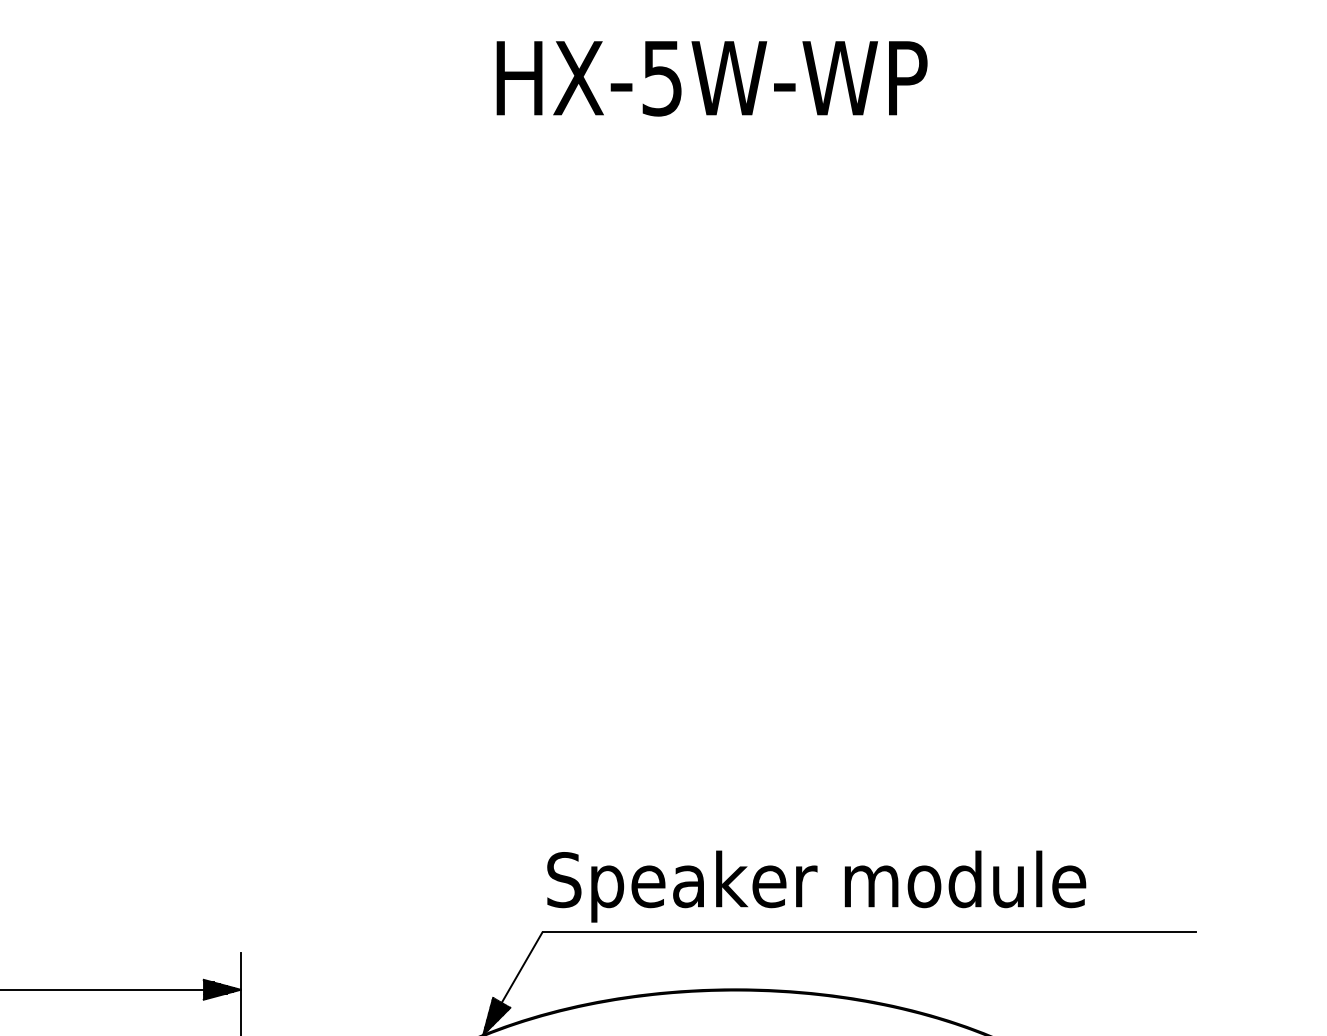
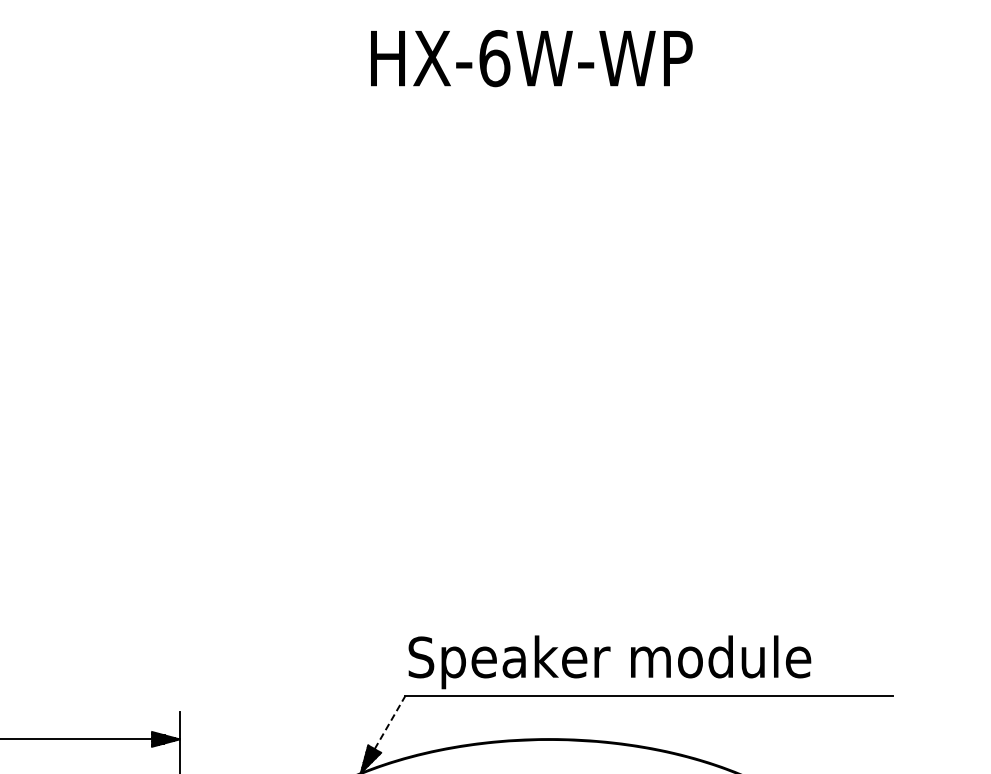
text: (662, 78) -> (494, 58), HX-5W-WP -> HX-6W-WP
line: (521, 967) -> (389, 722), solid -> dashed

